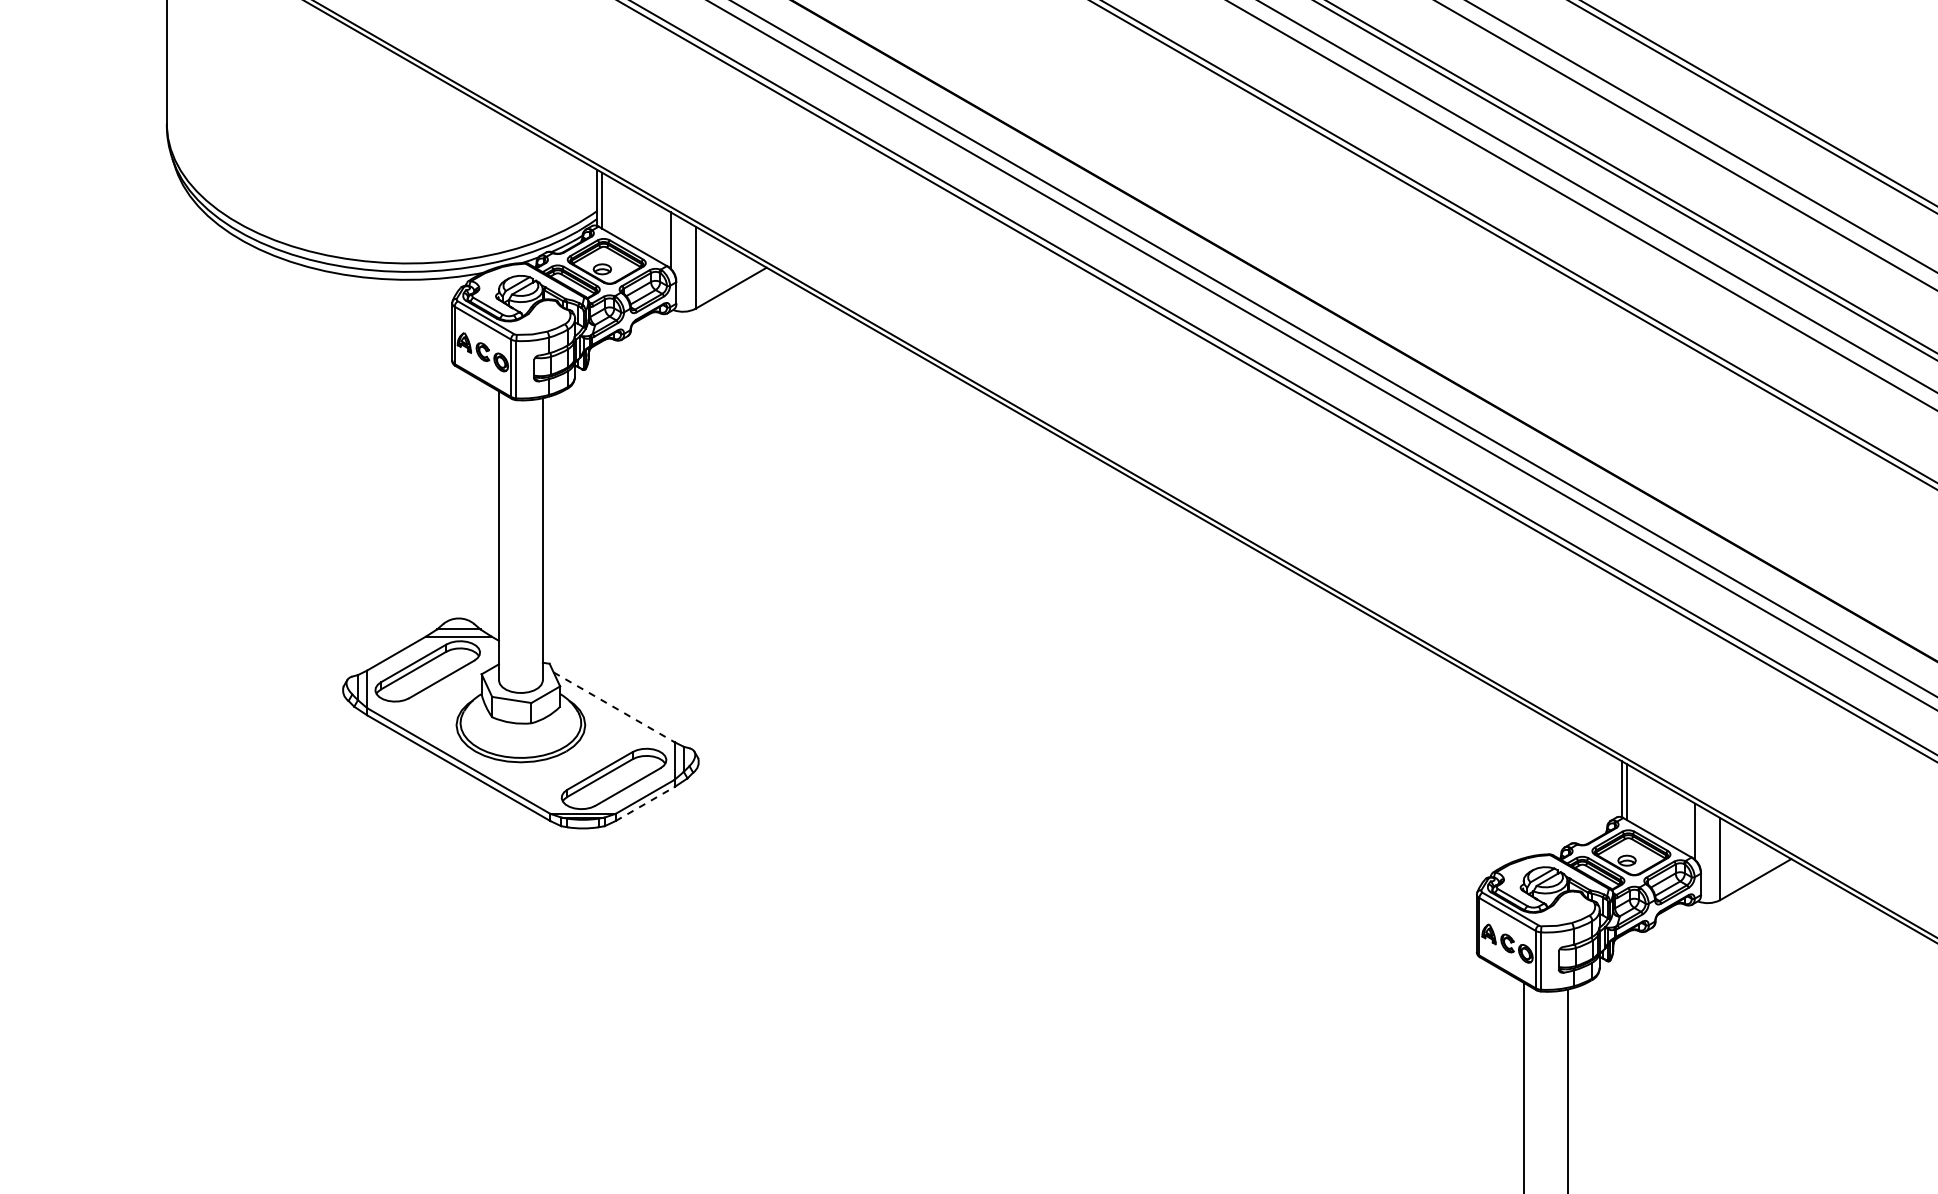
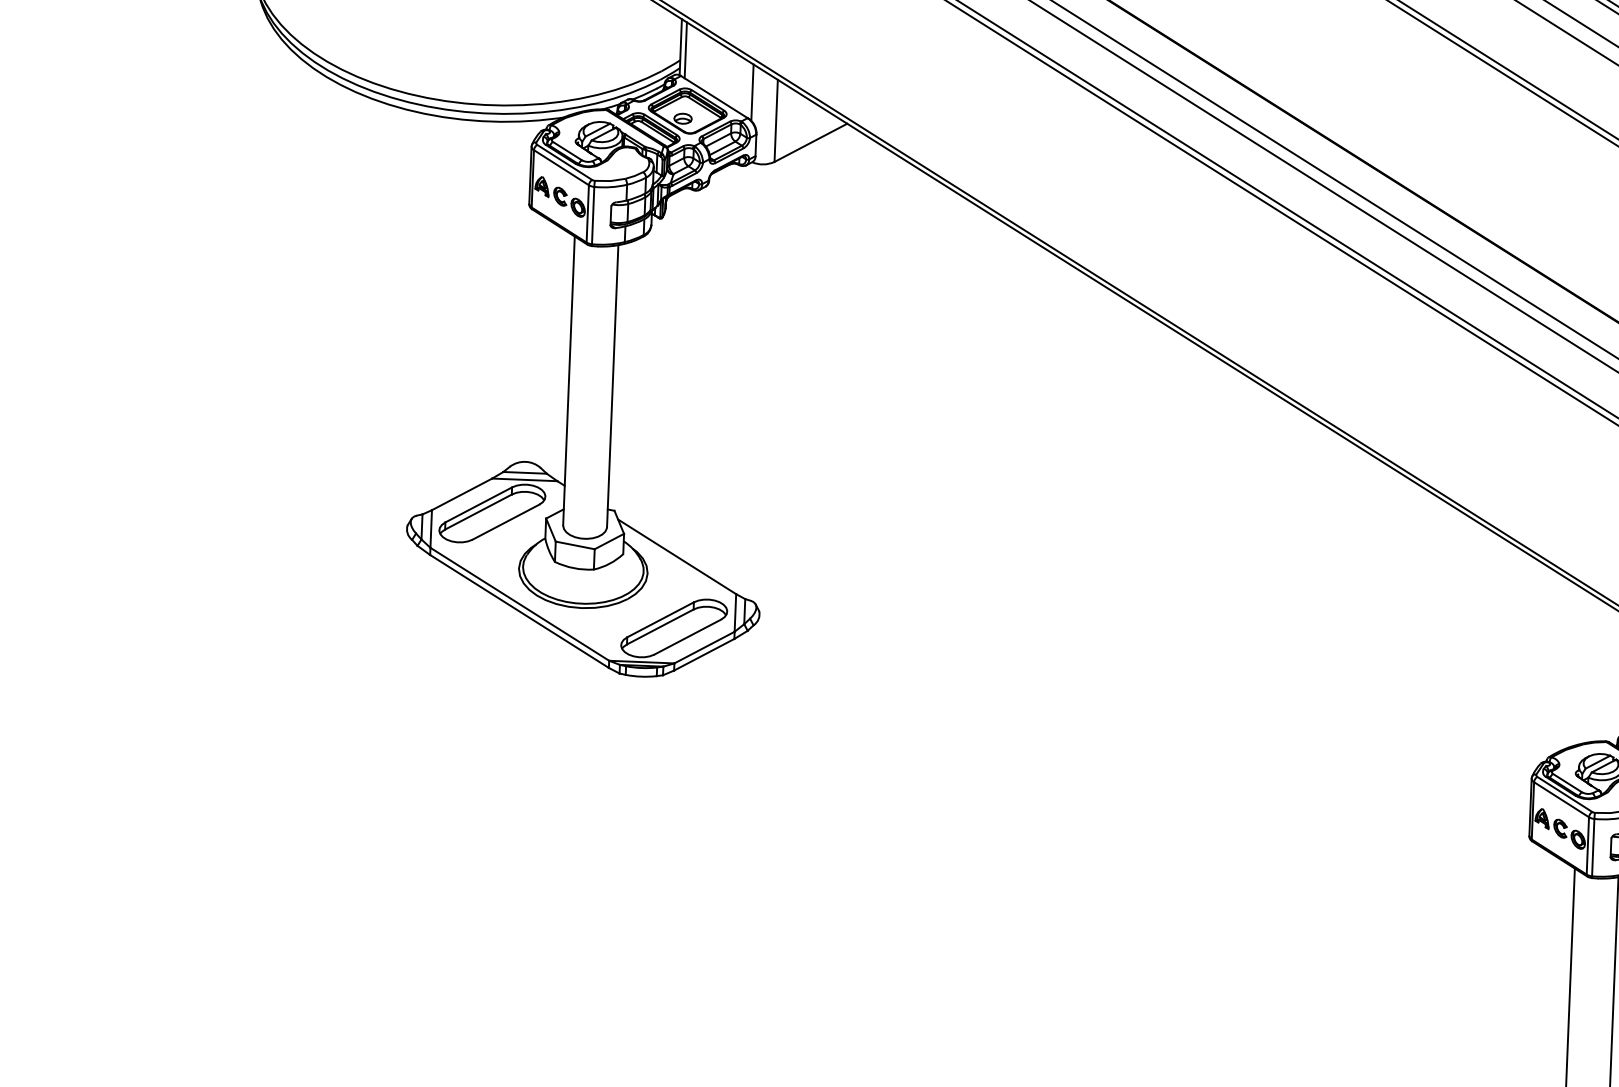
line: (614, 707) -> (677, 557), dashed -> solid
line: (645, 803) -> (704, 654), dashed -> solid

